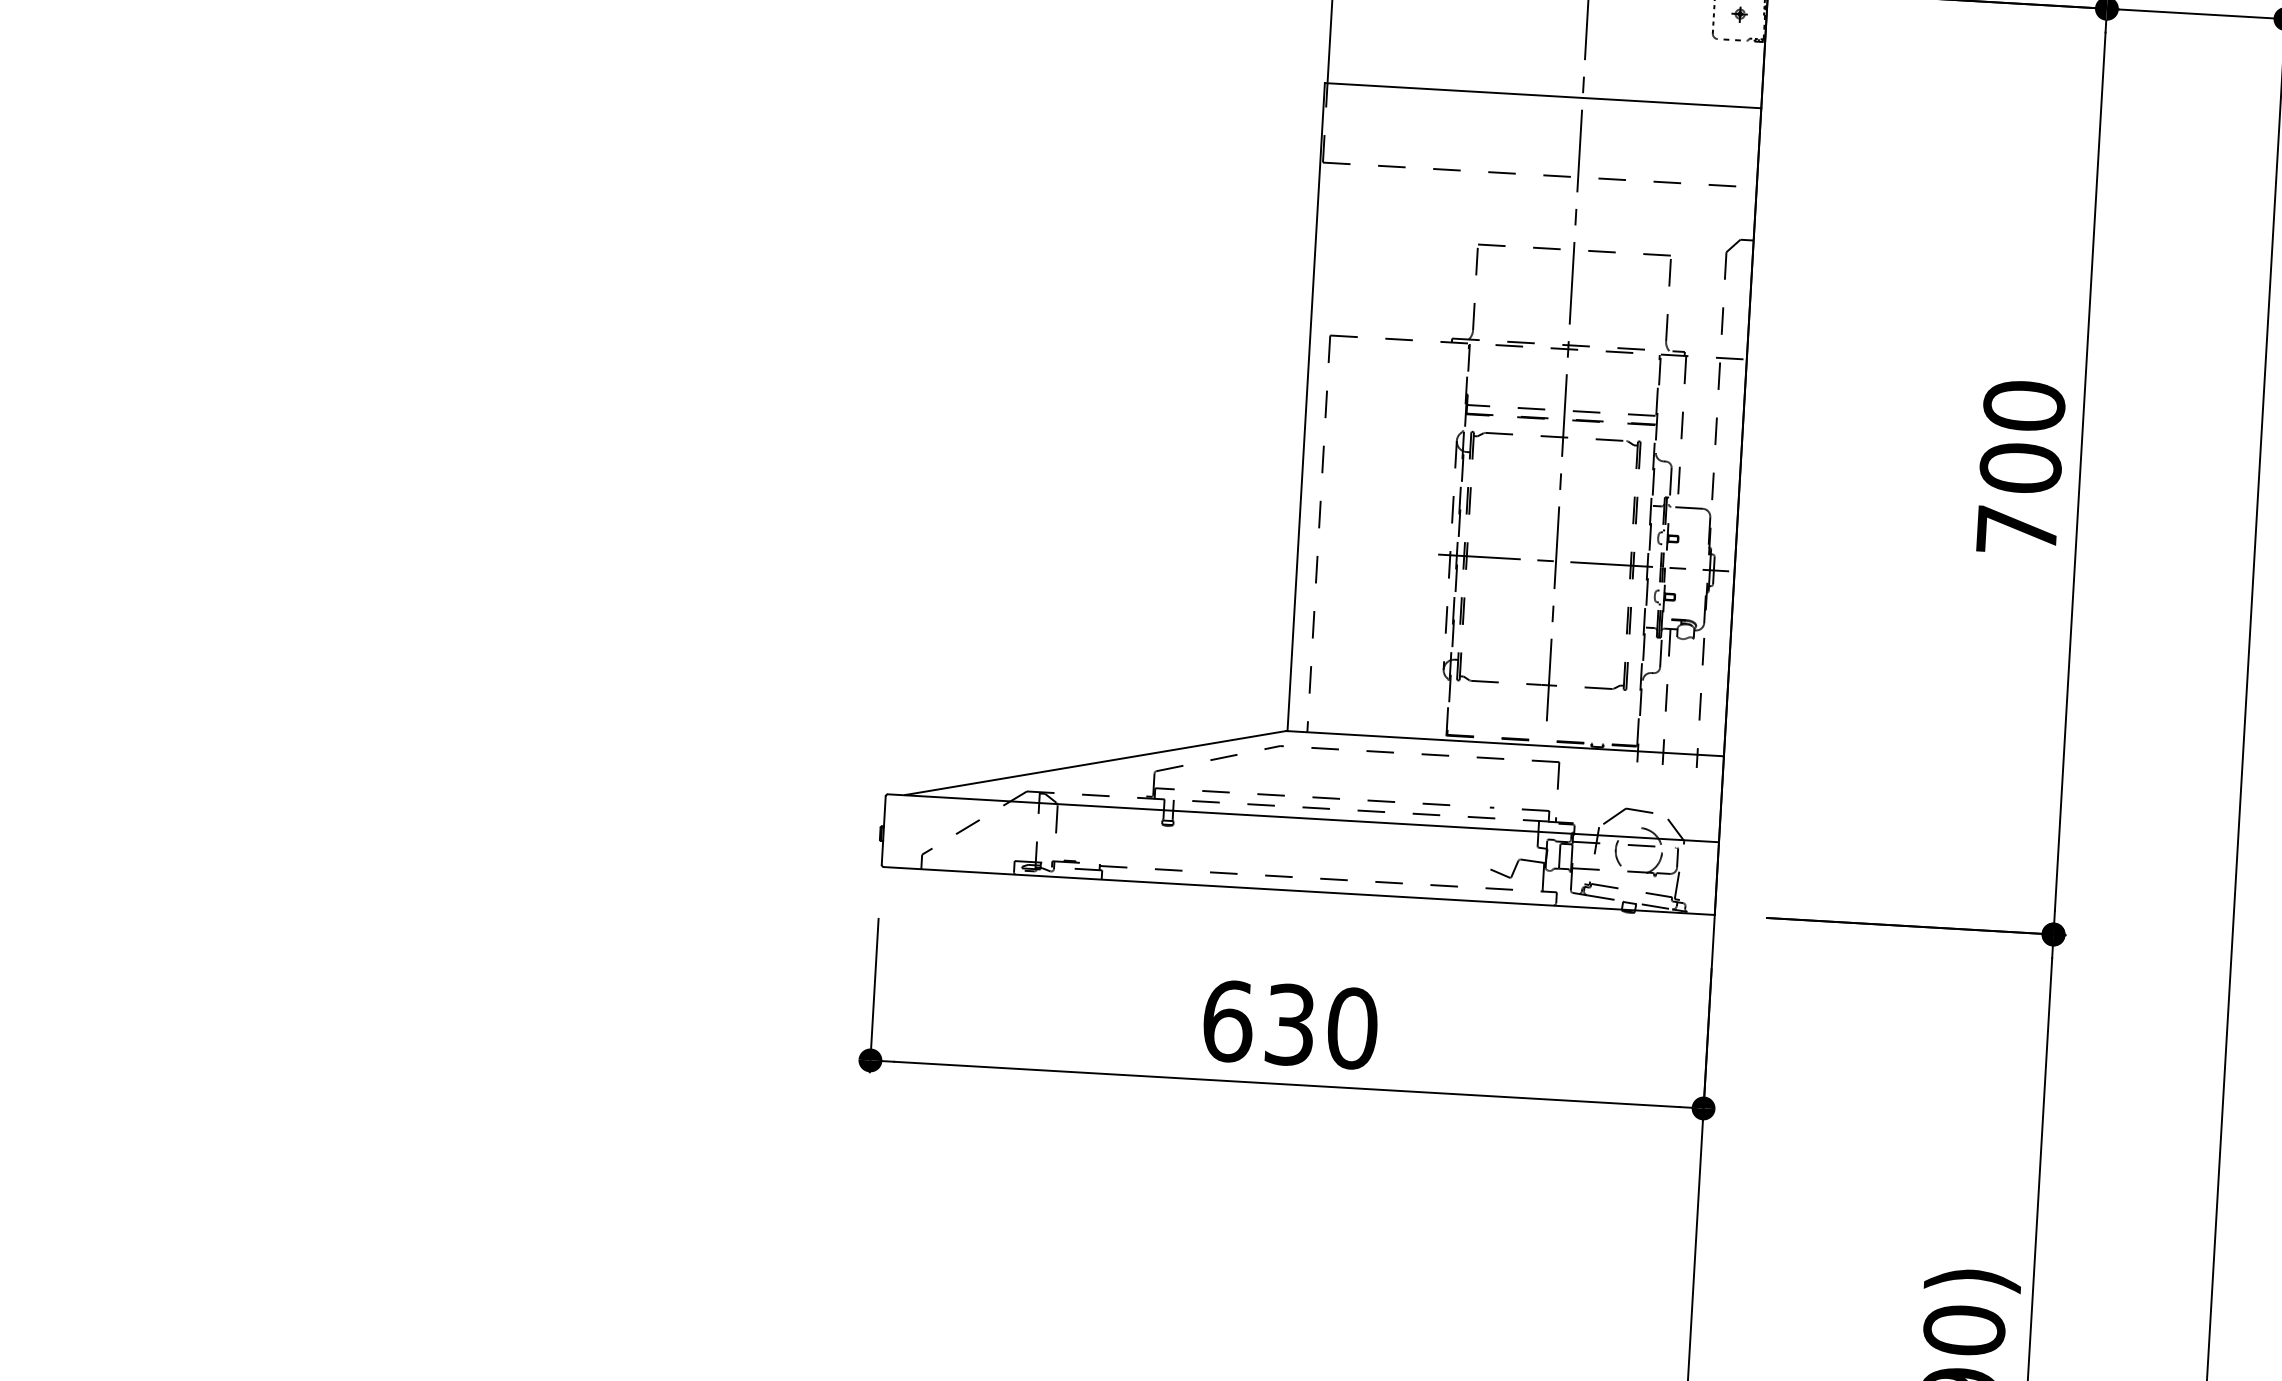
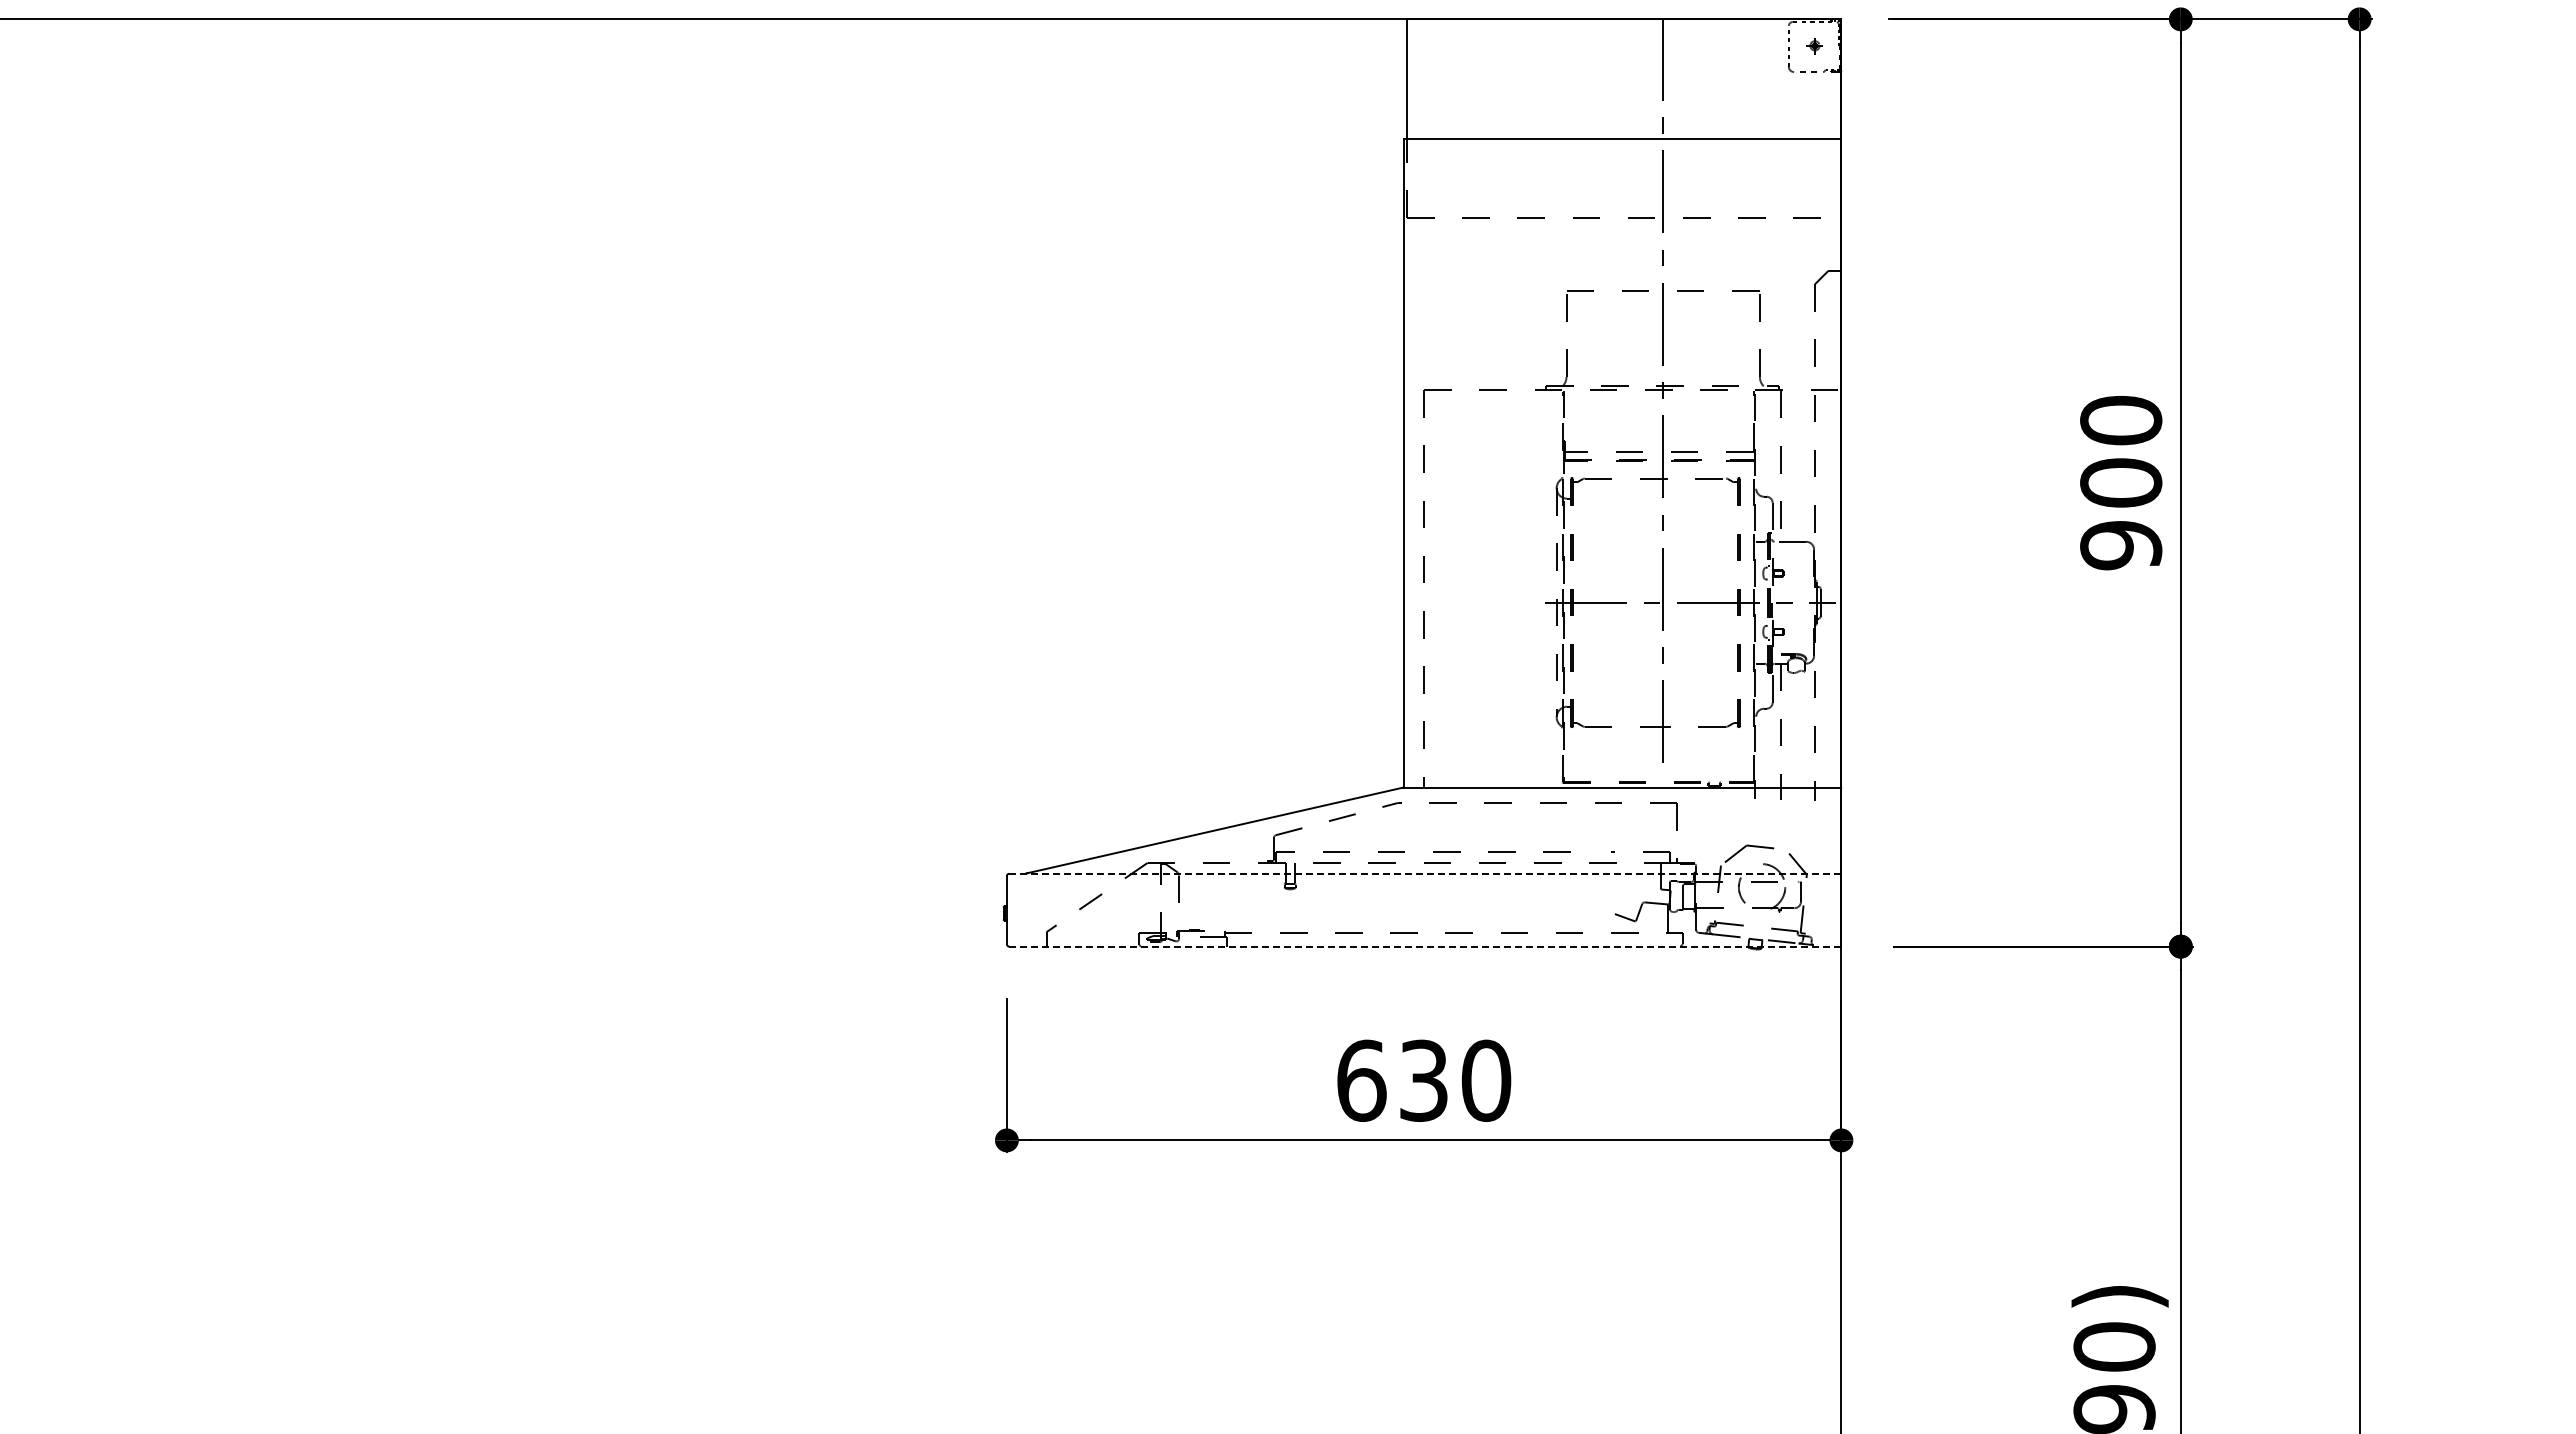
text: (2017, 530) -> (2121, 545), 700 -> 900
line: (1303, 818) -> (1425, 873), solid -> dashed
line: (1298, 890) -> (1424, 946), solid -> dashed

